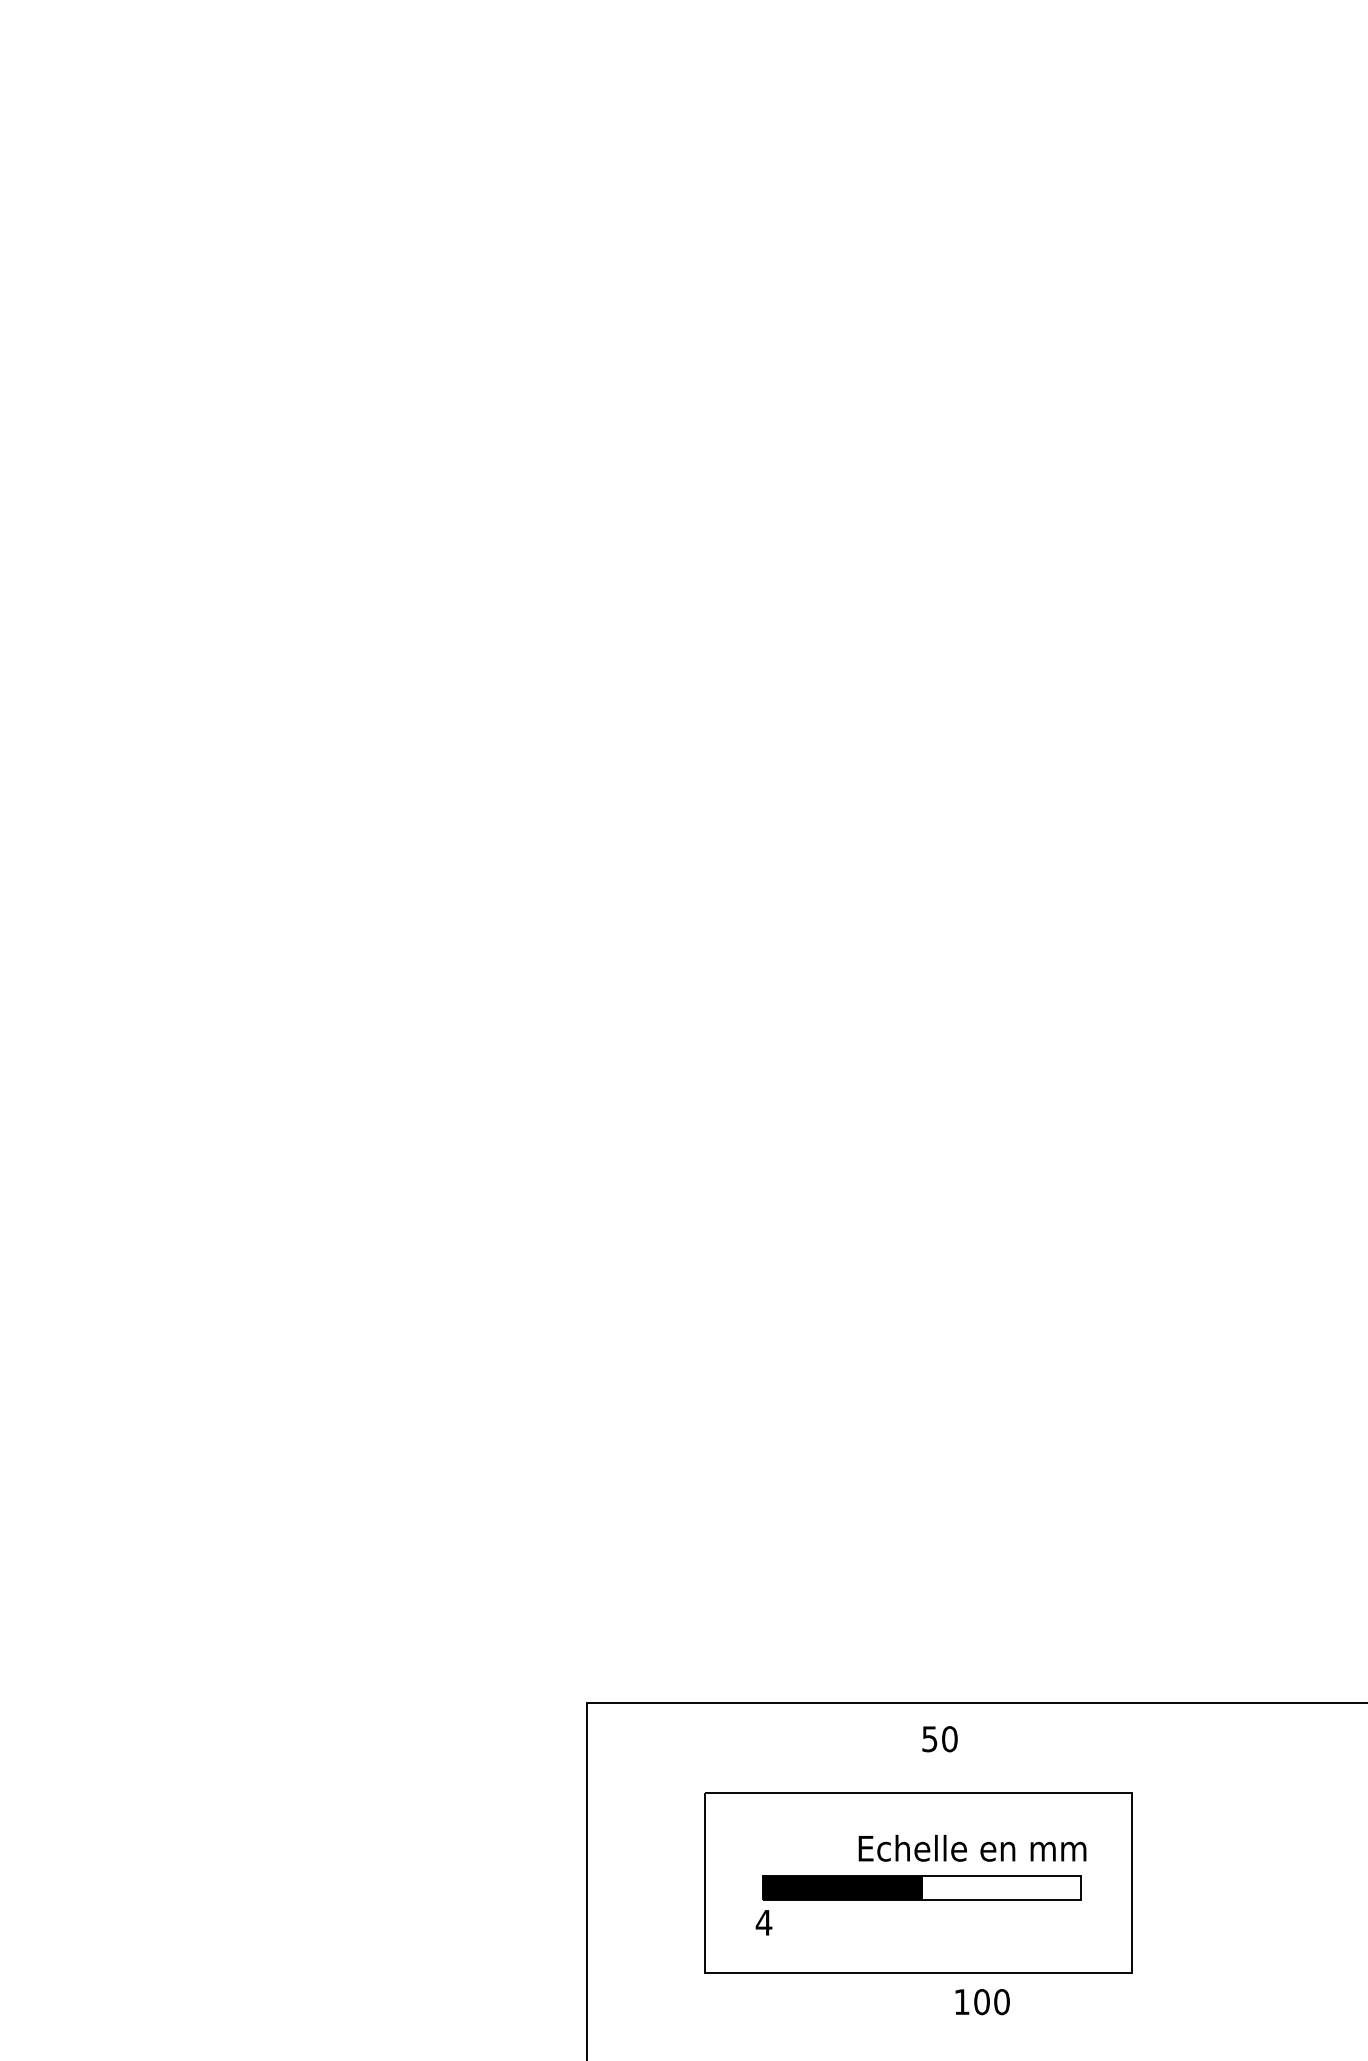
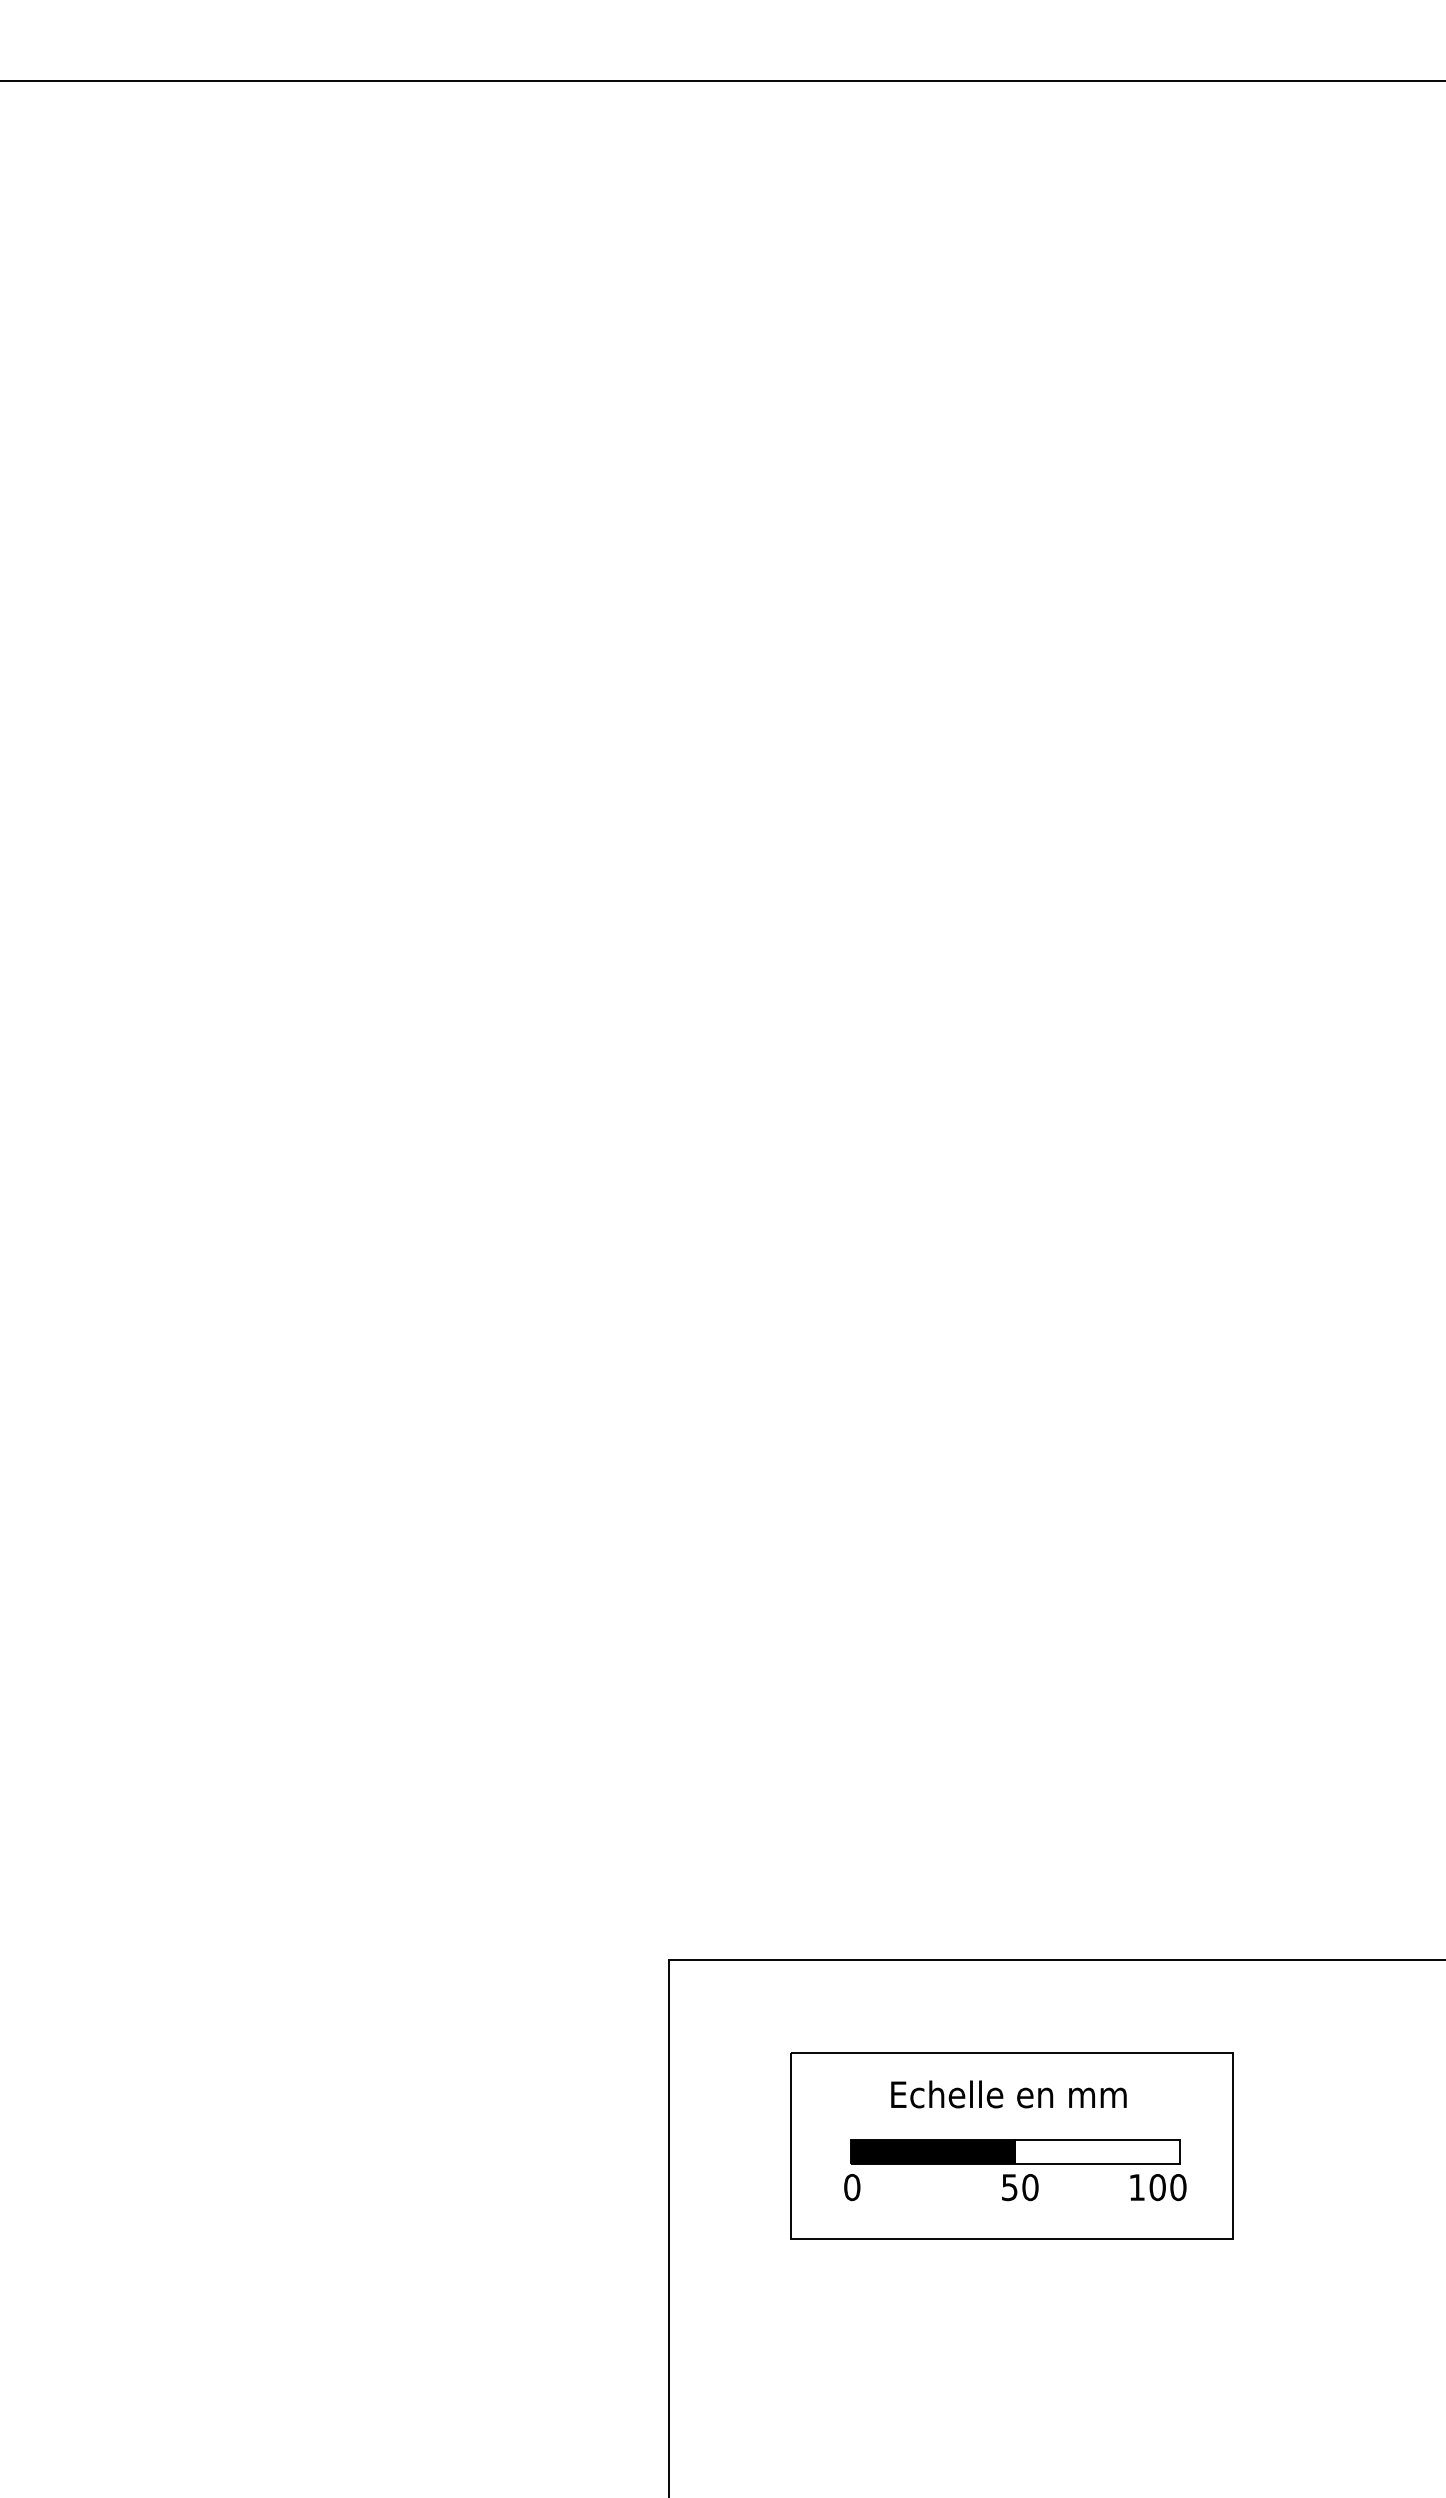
text: (940, 1739) -> (1020, 2187), moved
text: (972, 1848) -> (1008, 2094), moved
text: (763, 1922) -> (851, 2187), 4 -> 0
text: (982, 2002) -> (1158, 2187), moved

